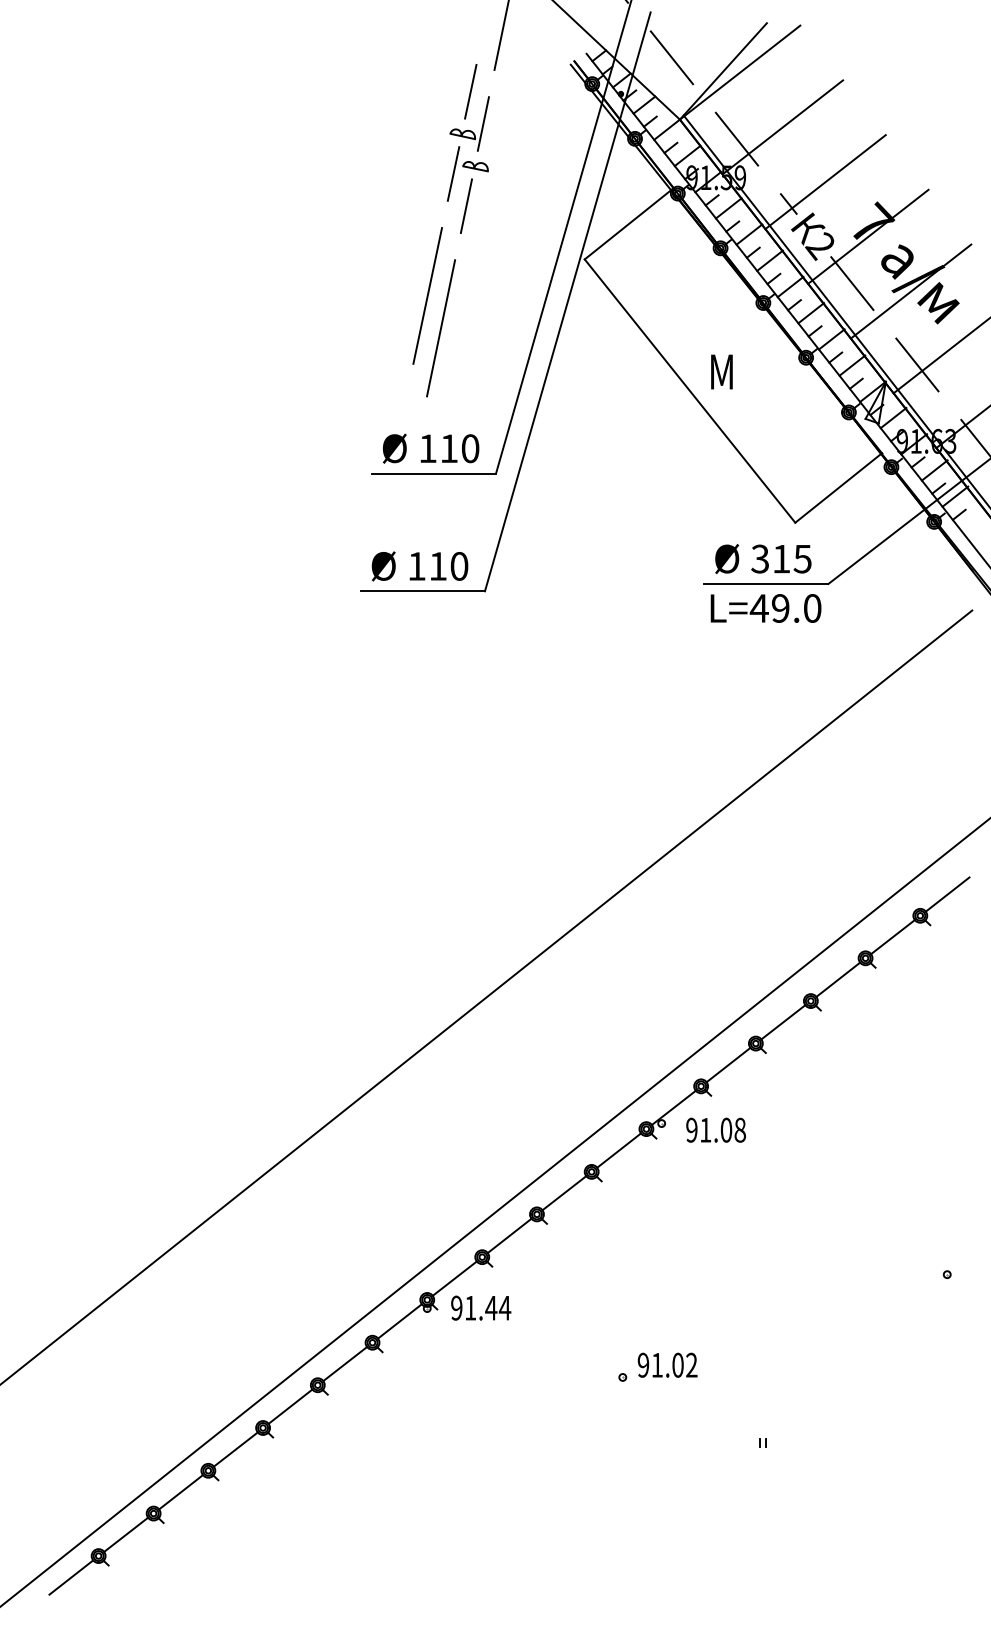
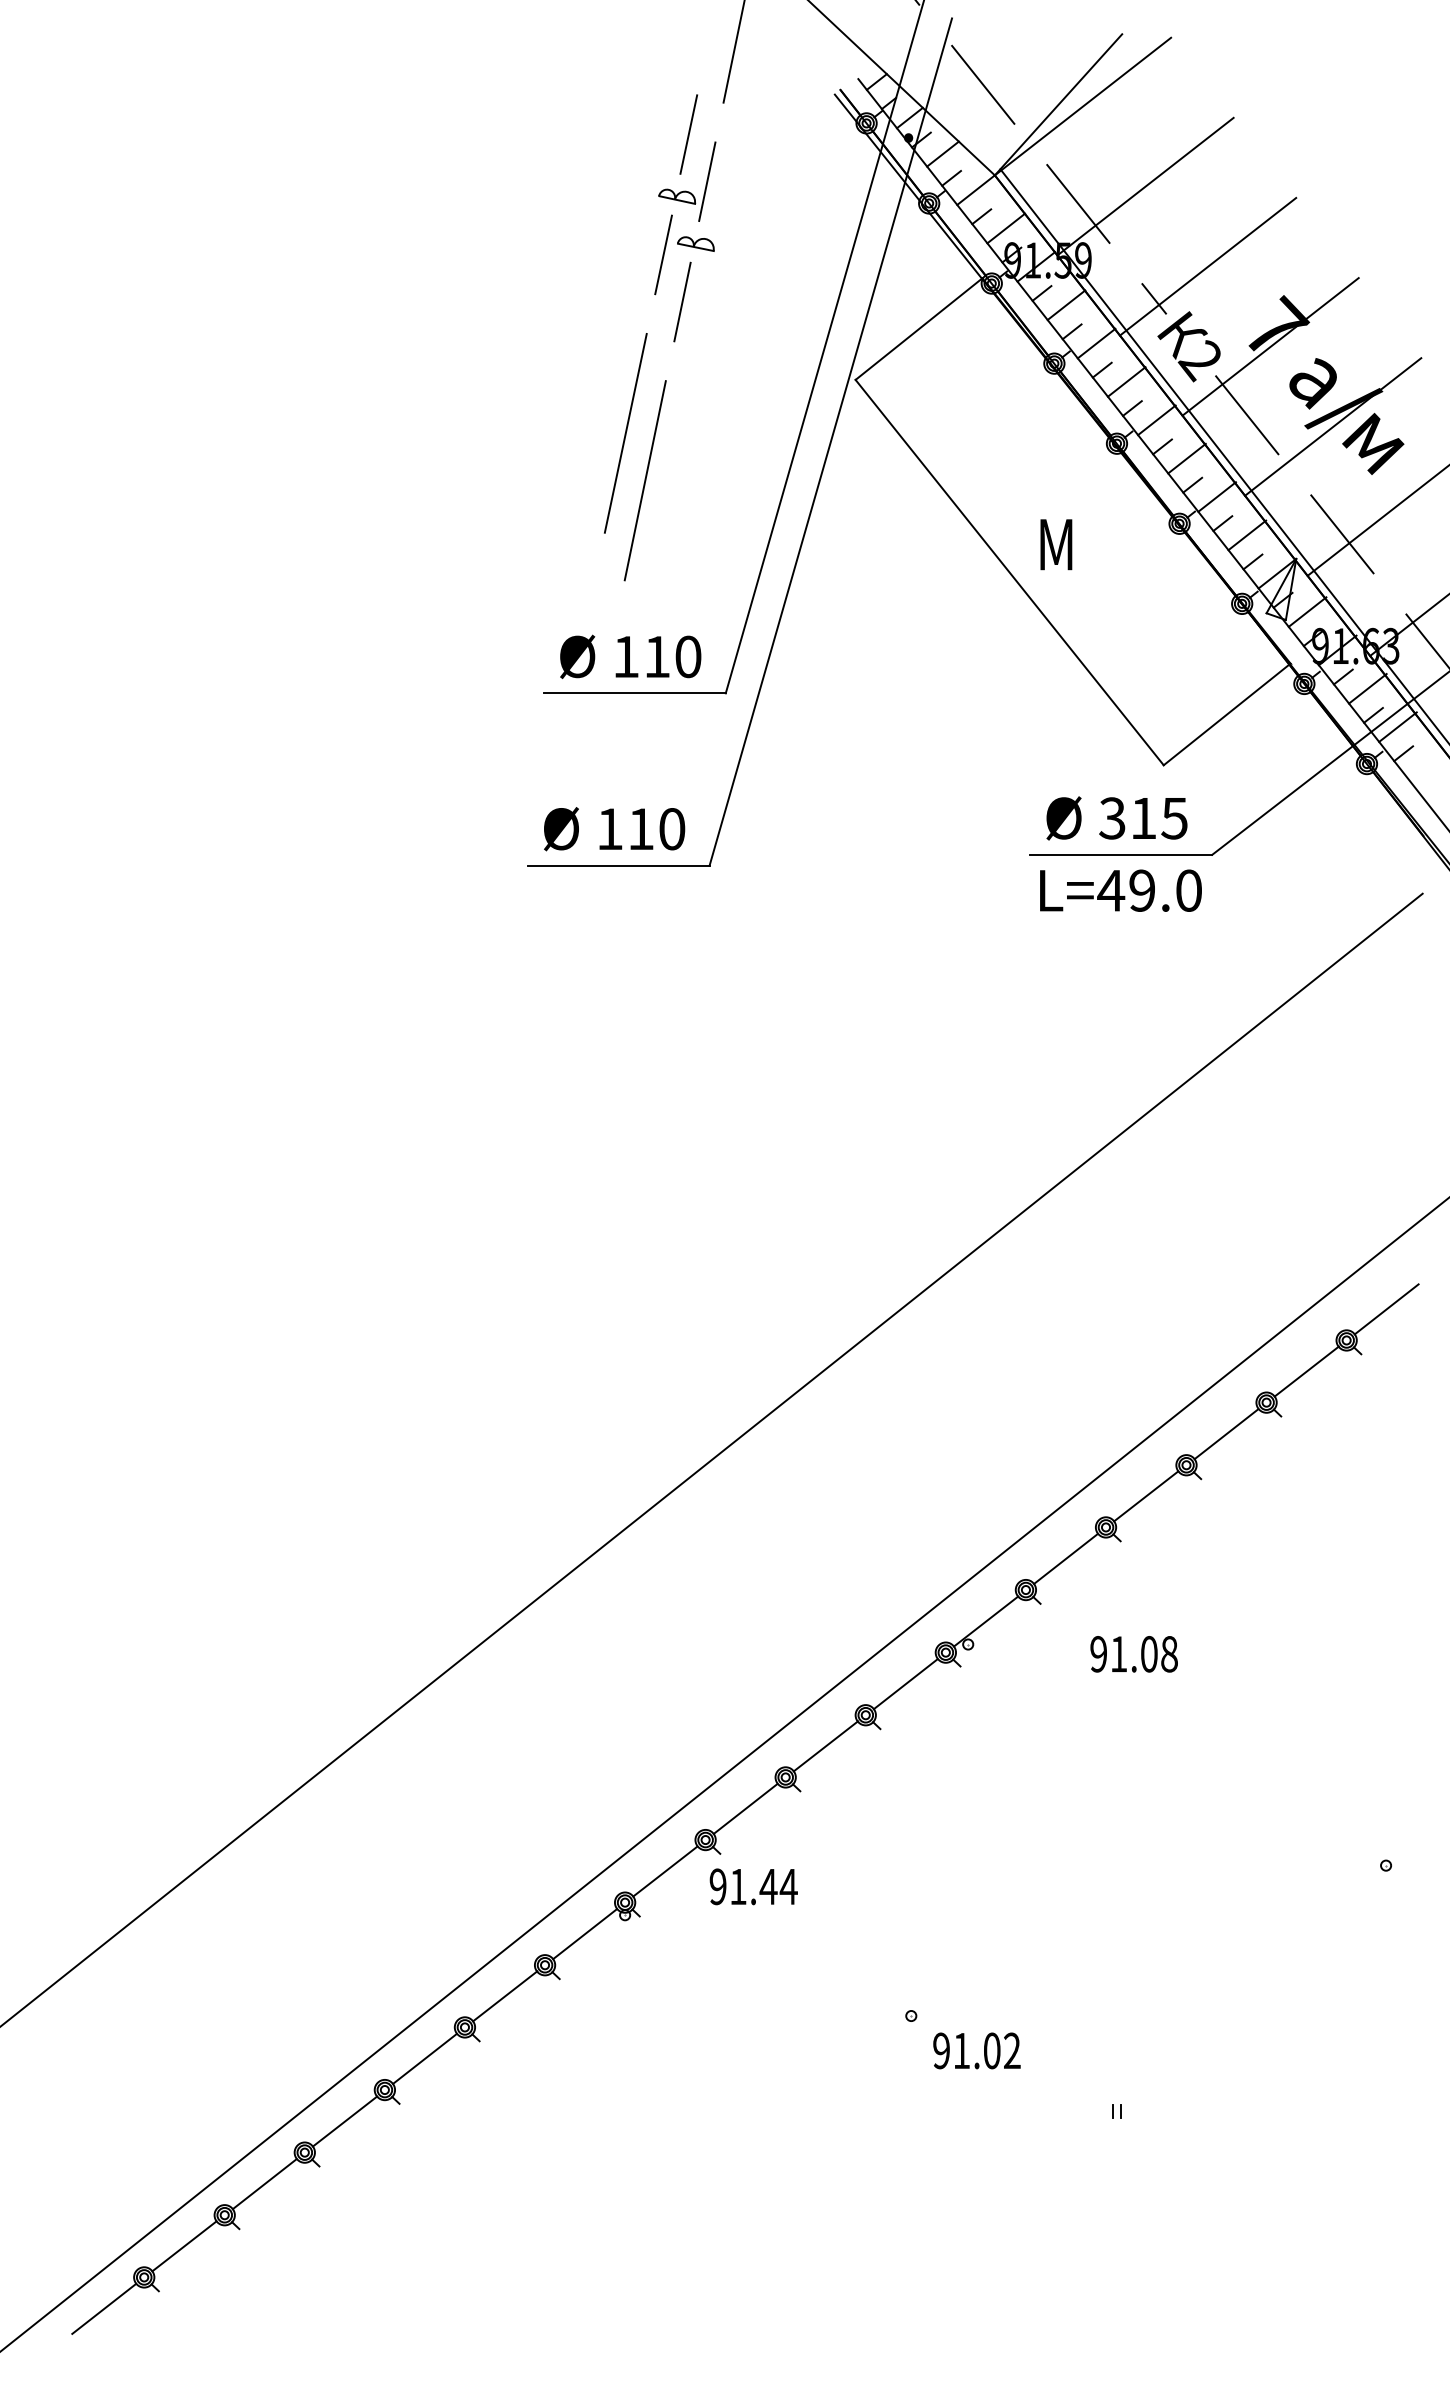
text: (715, 1129) -> (1133, 1653), moved
text: (481, 1307) -> (754, 1885), moved
text: (667, 1364) -> (976, 2049), moved

